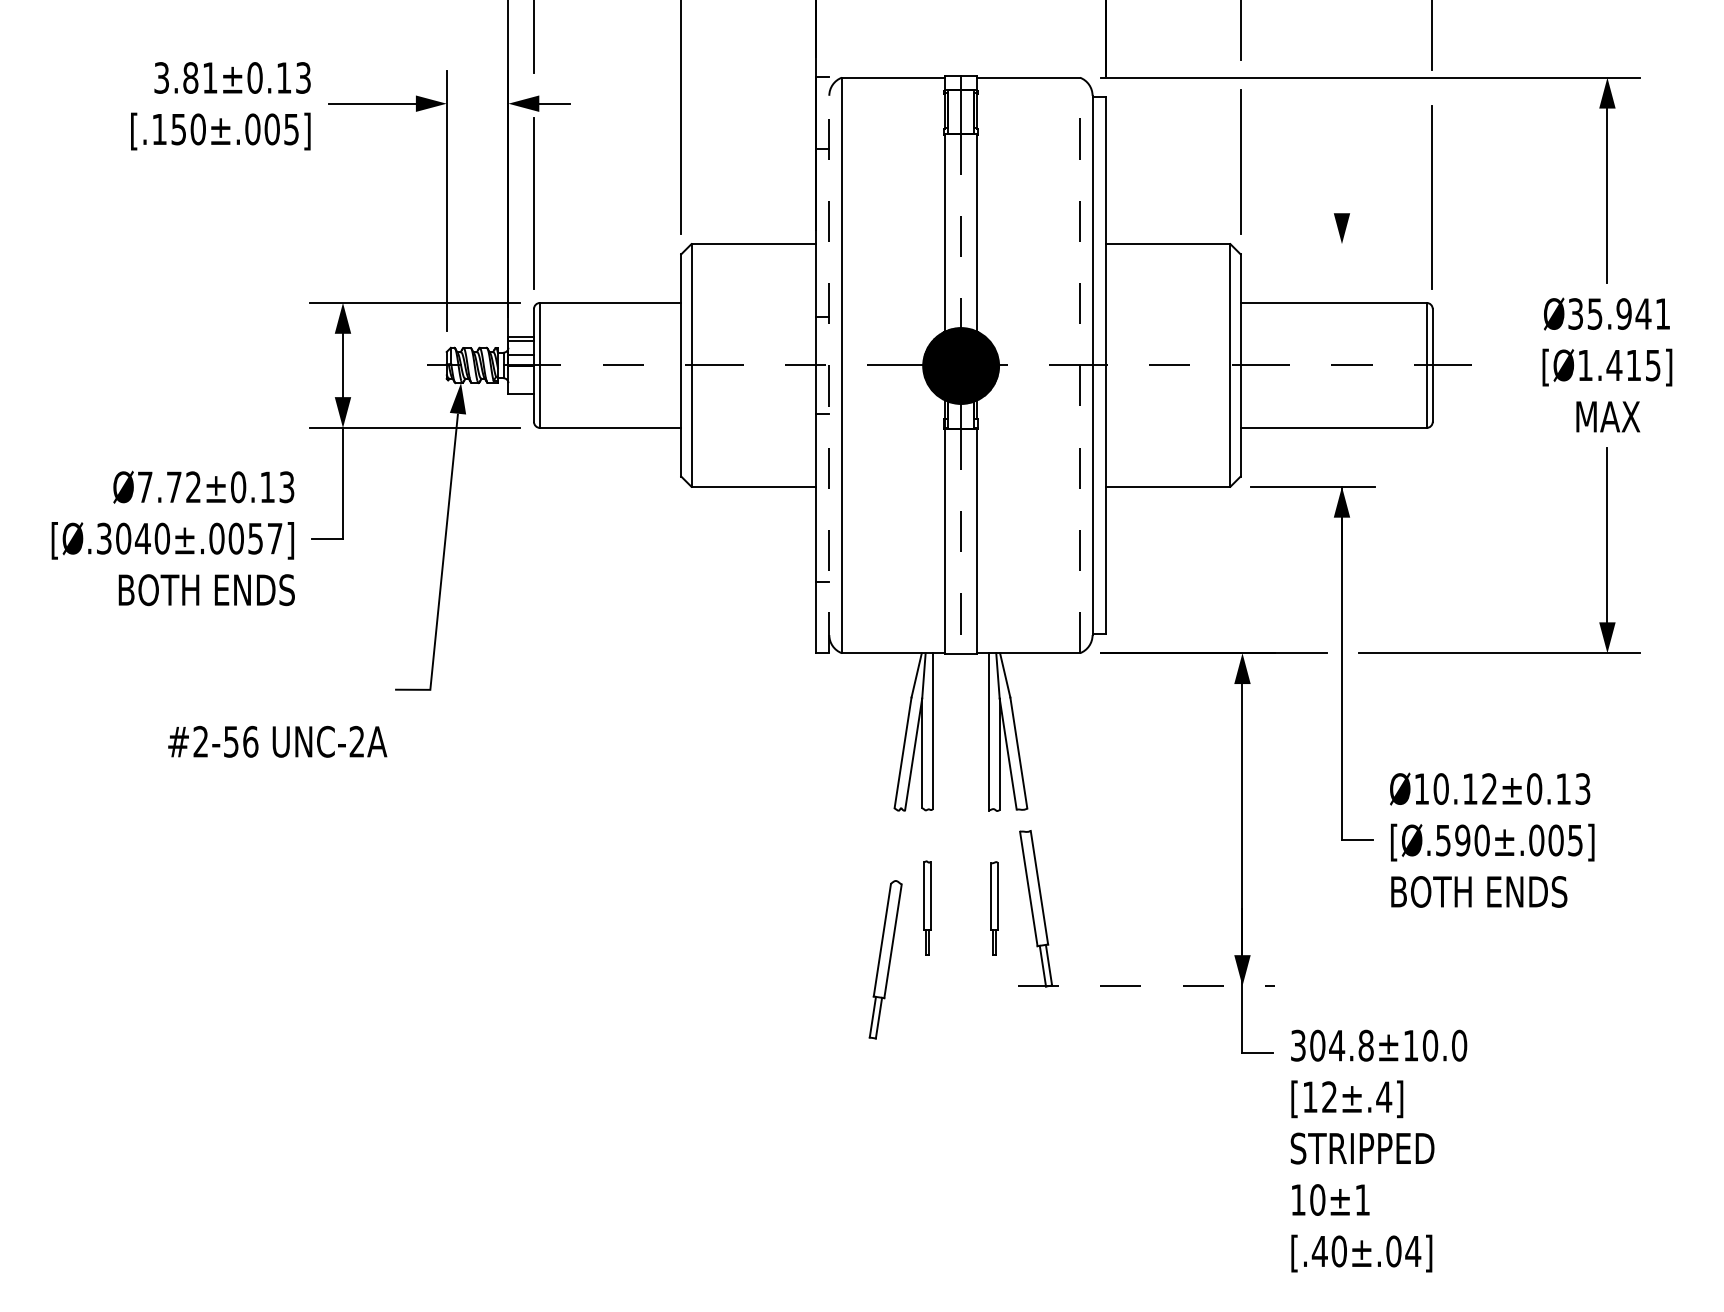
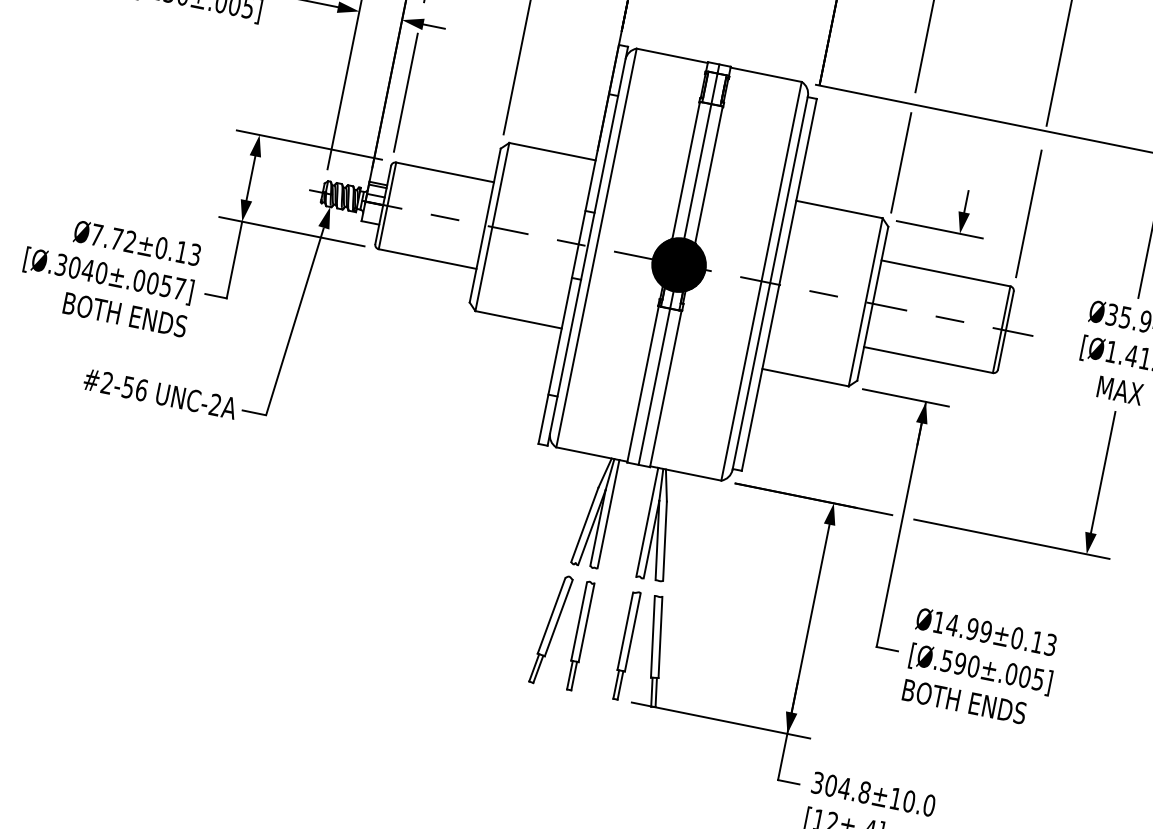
line: (1341, 197) -> (966, 201), added
line: (960, 233) -> (697, 173), dashed -> solid
line: (1312, 244) -> (939, 229), added
line: (829, 365) -> (587, 246), dashed -> solid
line: (1080, 365) -> (761, 281), dashed -> solid
line: (960, 541) -> (654, 386), dashed -> solid
text: (277, 741) -> (160, 393), moved
text: (1465, 788) -> (969, 628), Ø10.12±0.13 -> Ø14.99±0.13
part: (927, 907) -> (580, 635), size x1.67
part: (994, 908) -> (626, 645), size x1.67
part: (885, 959) -> (551, 629), moved
line: (1146, 986) -> (720, 720), dashed -> solid

